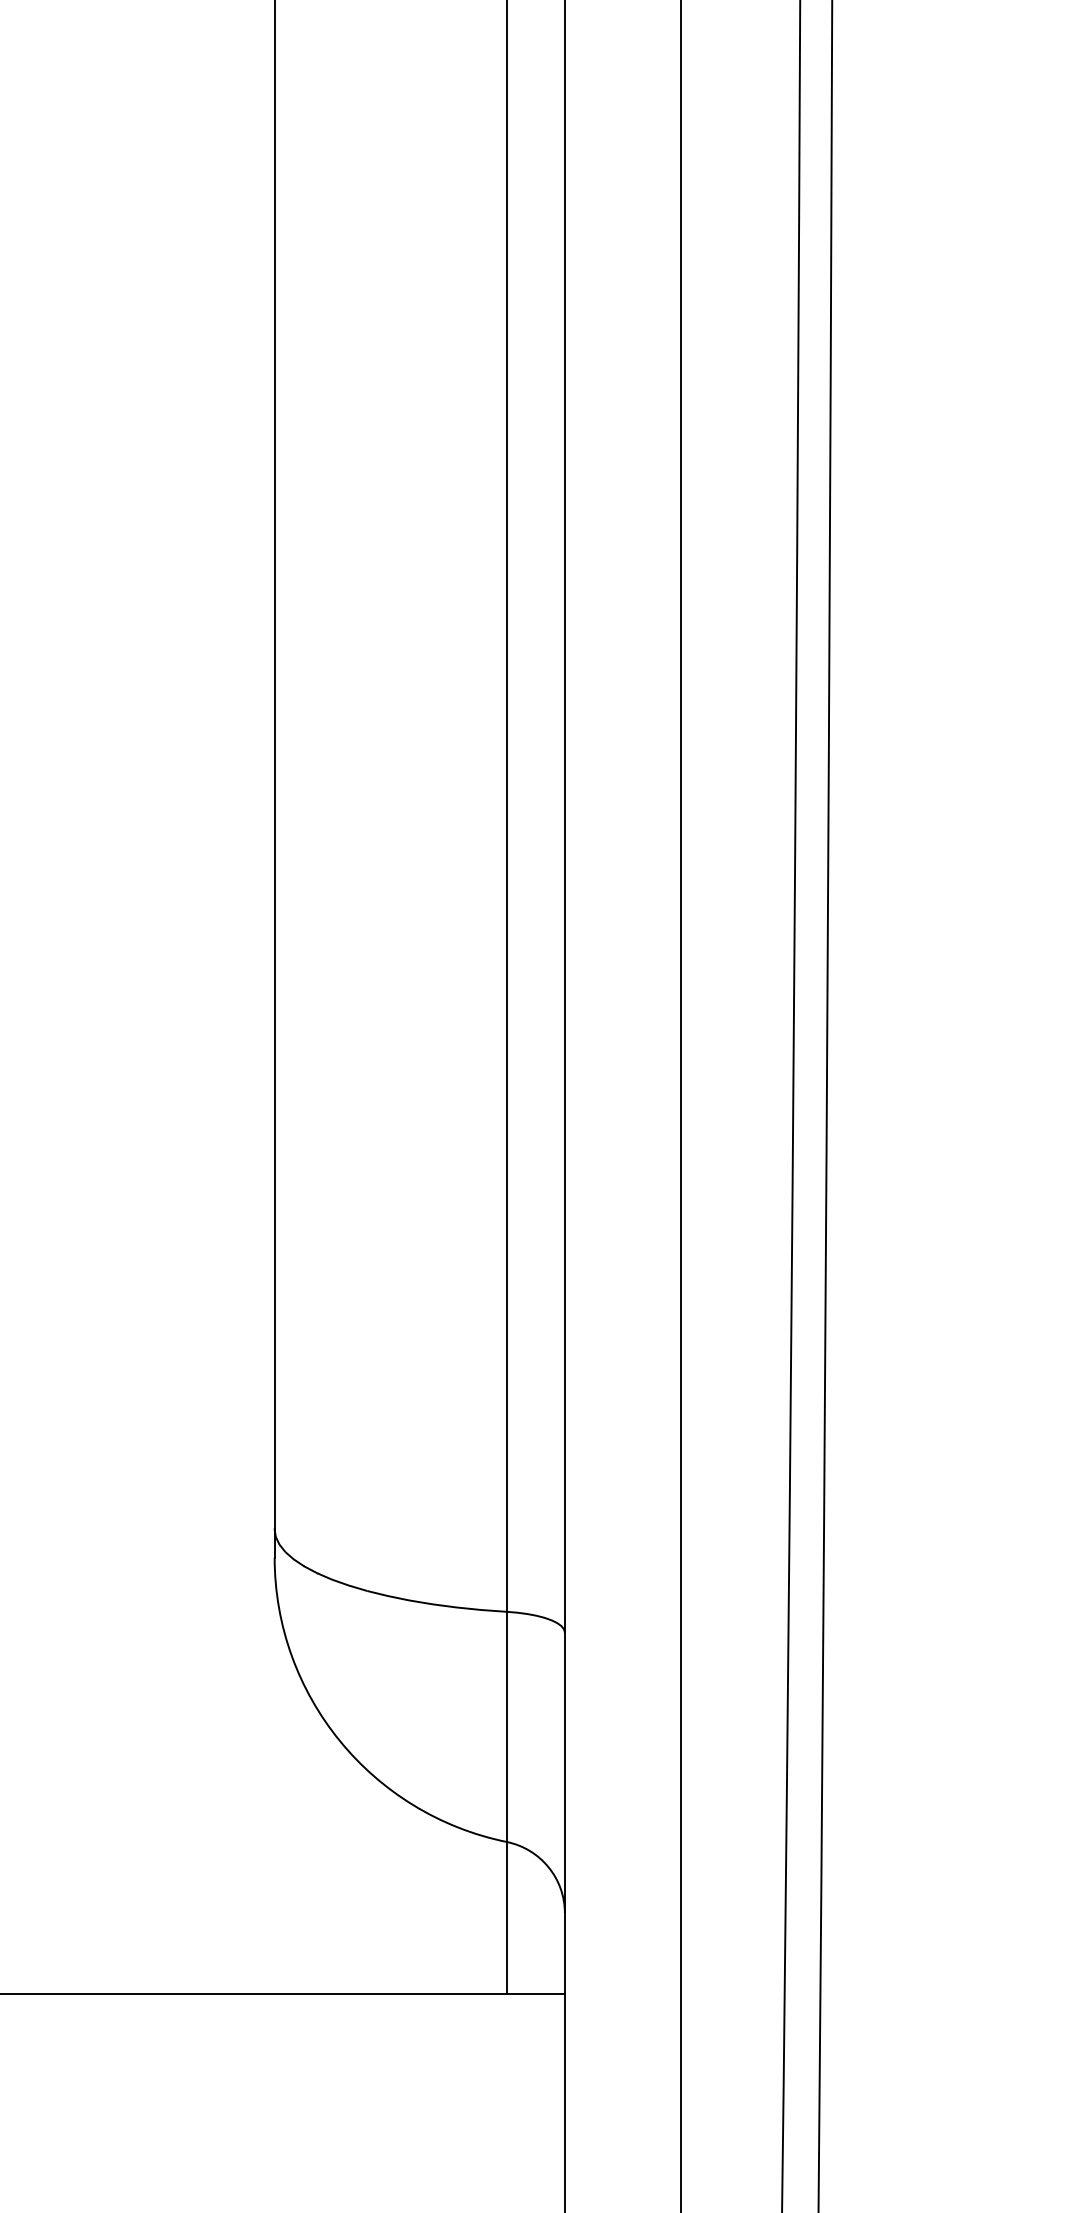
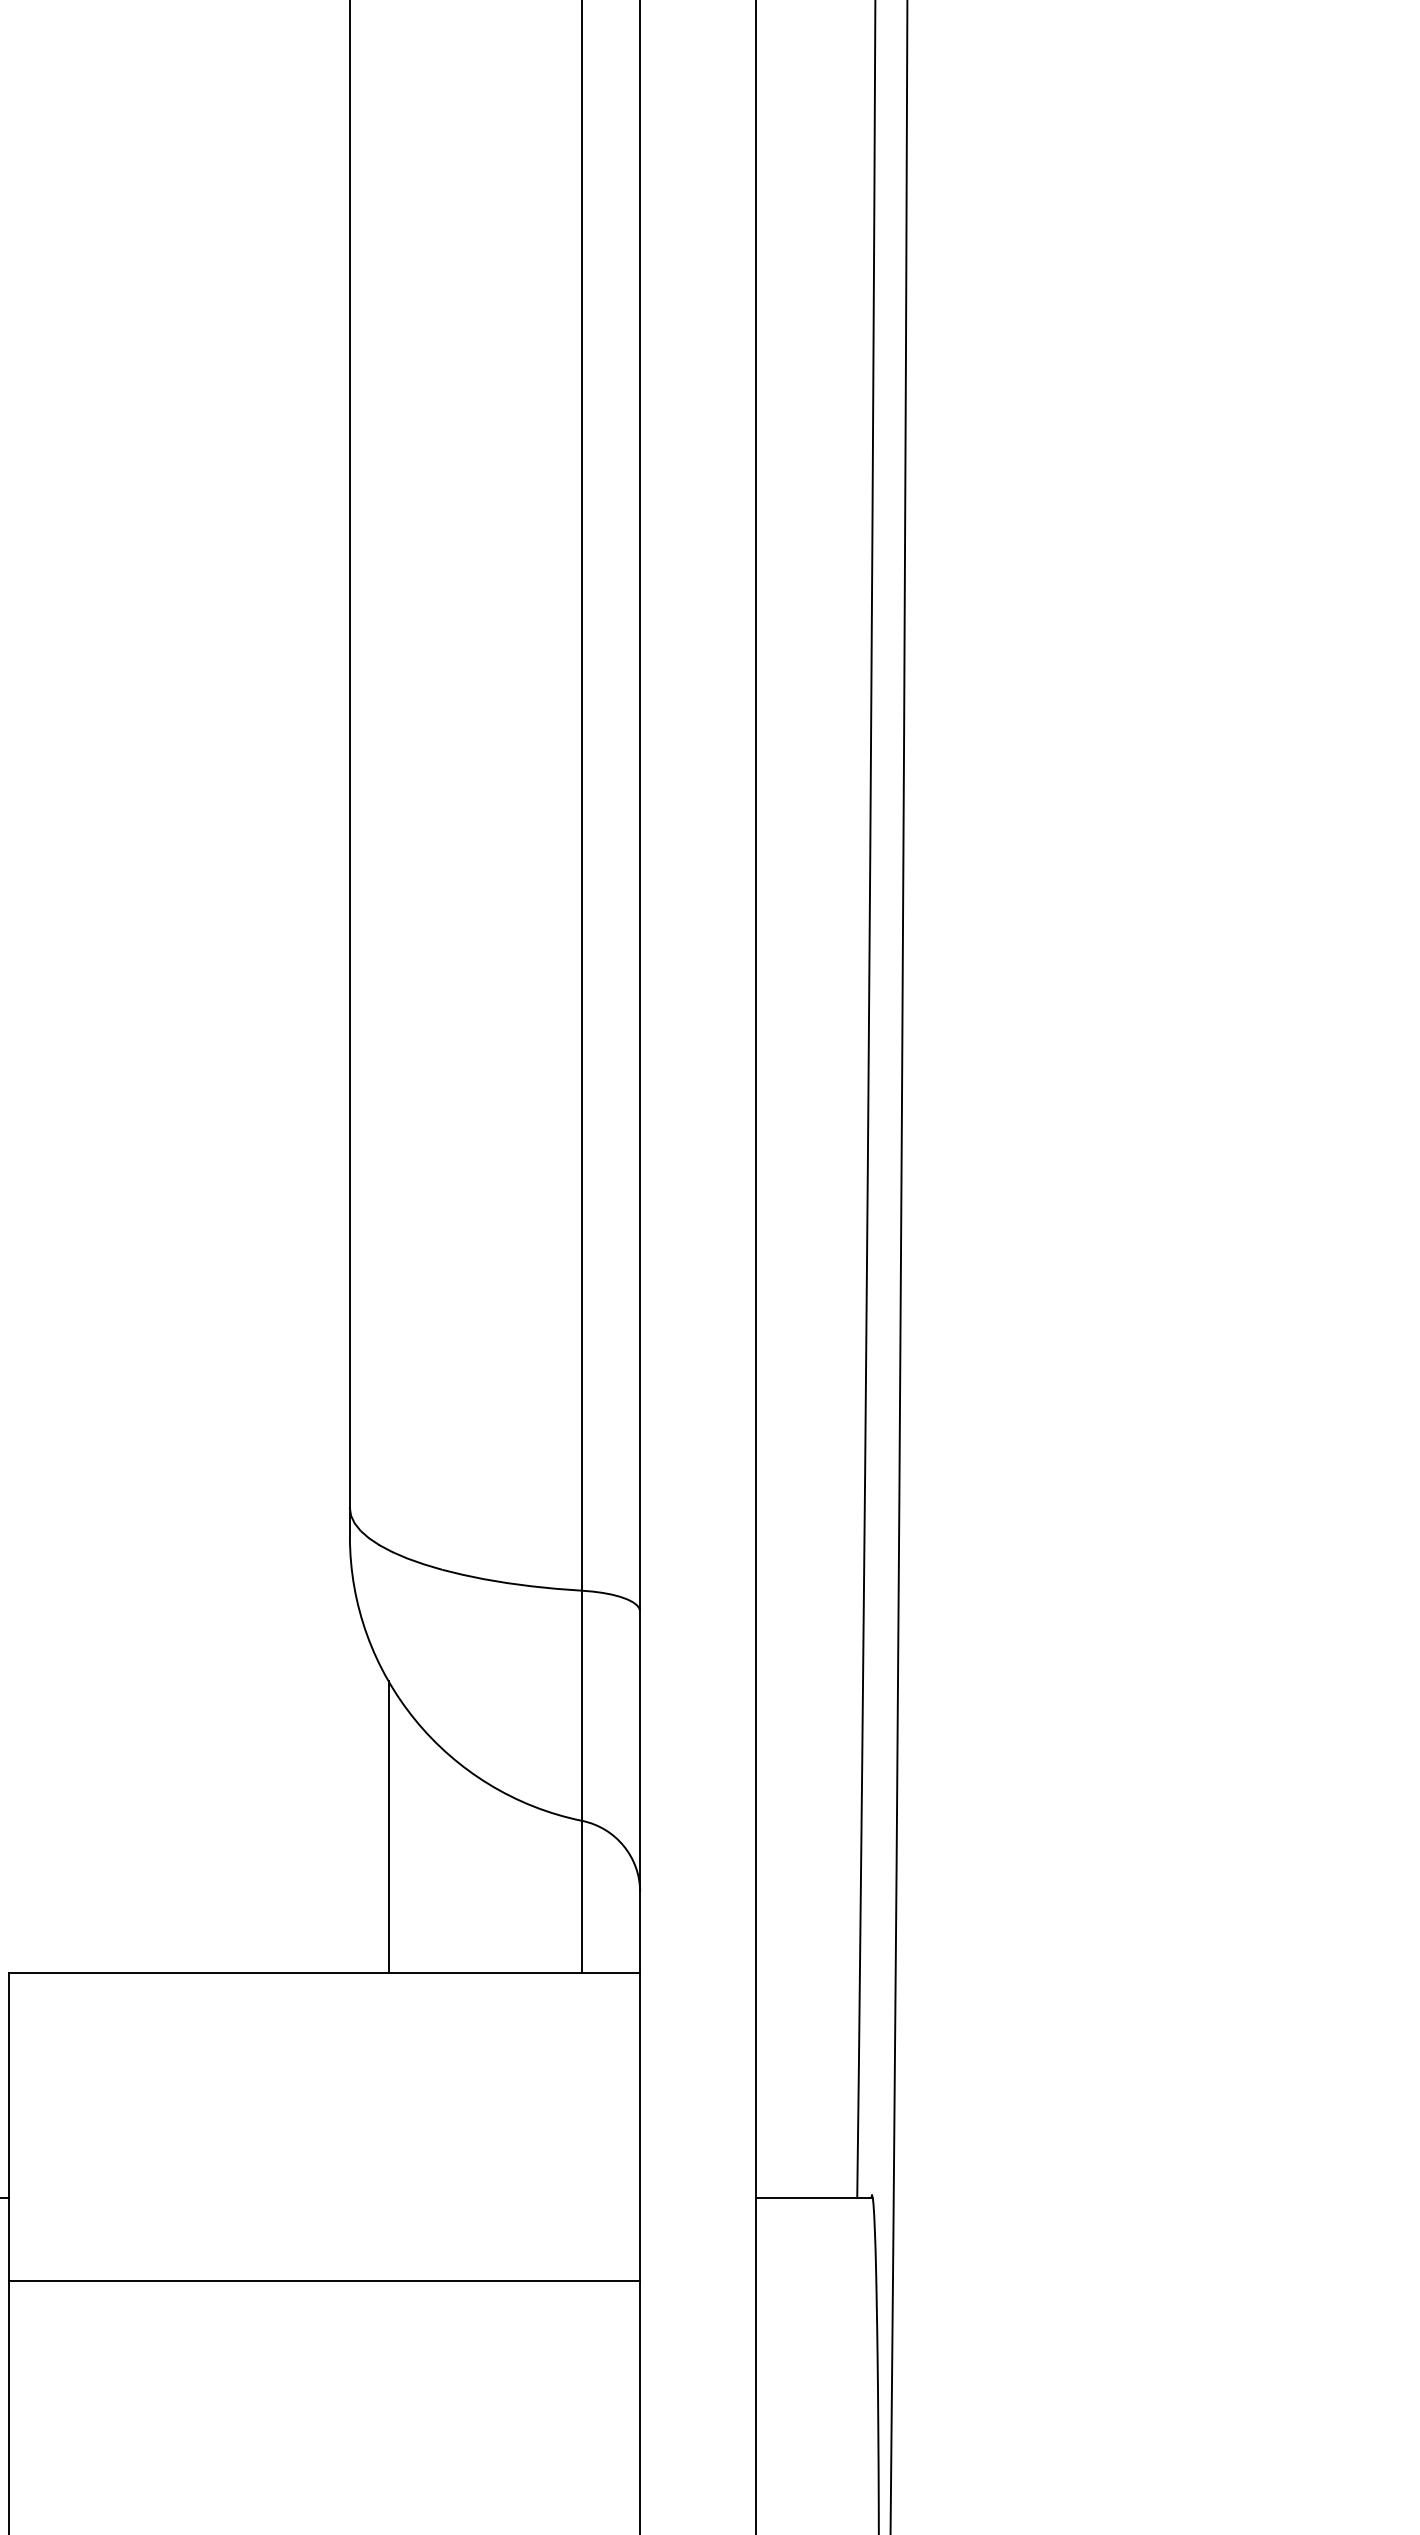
line: (313, 1847) -> (388, 1826), added

